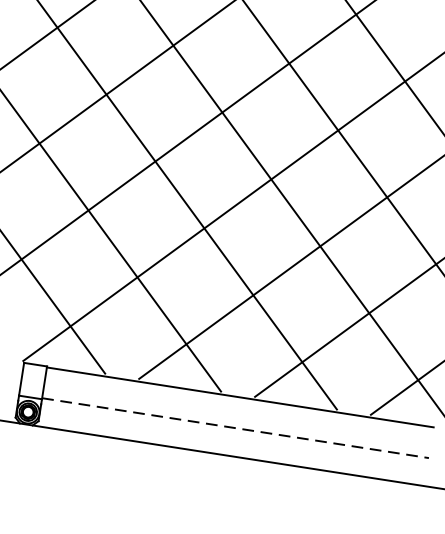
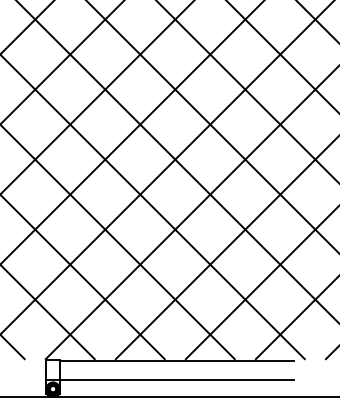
line: (234, 427) -> (176, 379), dashed -> solid

